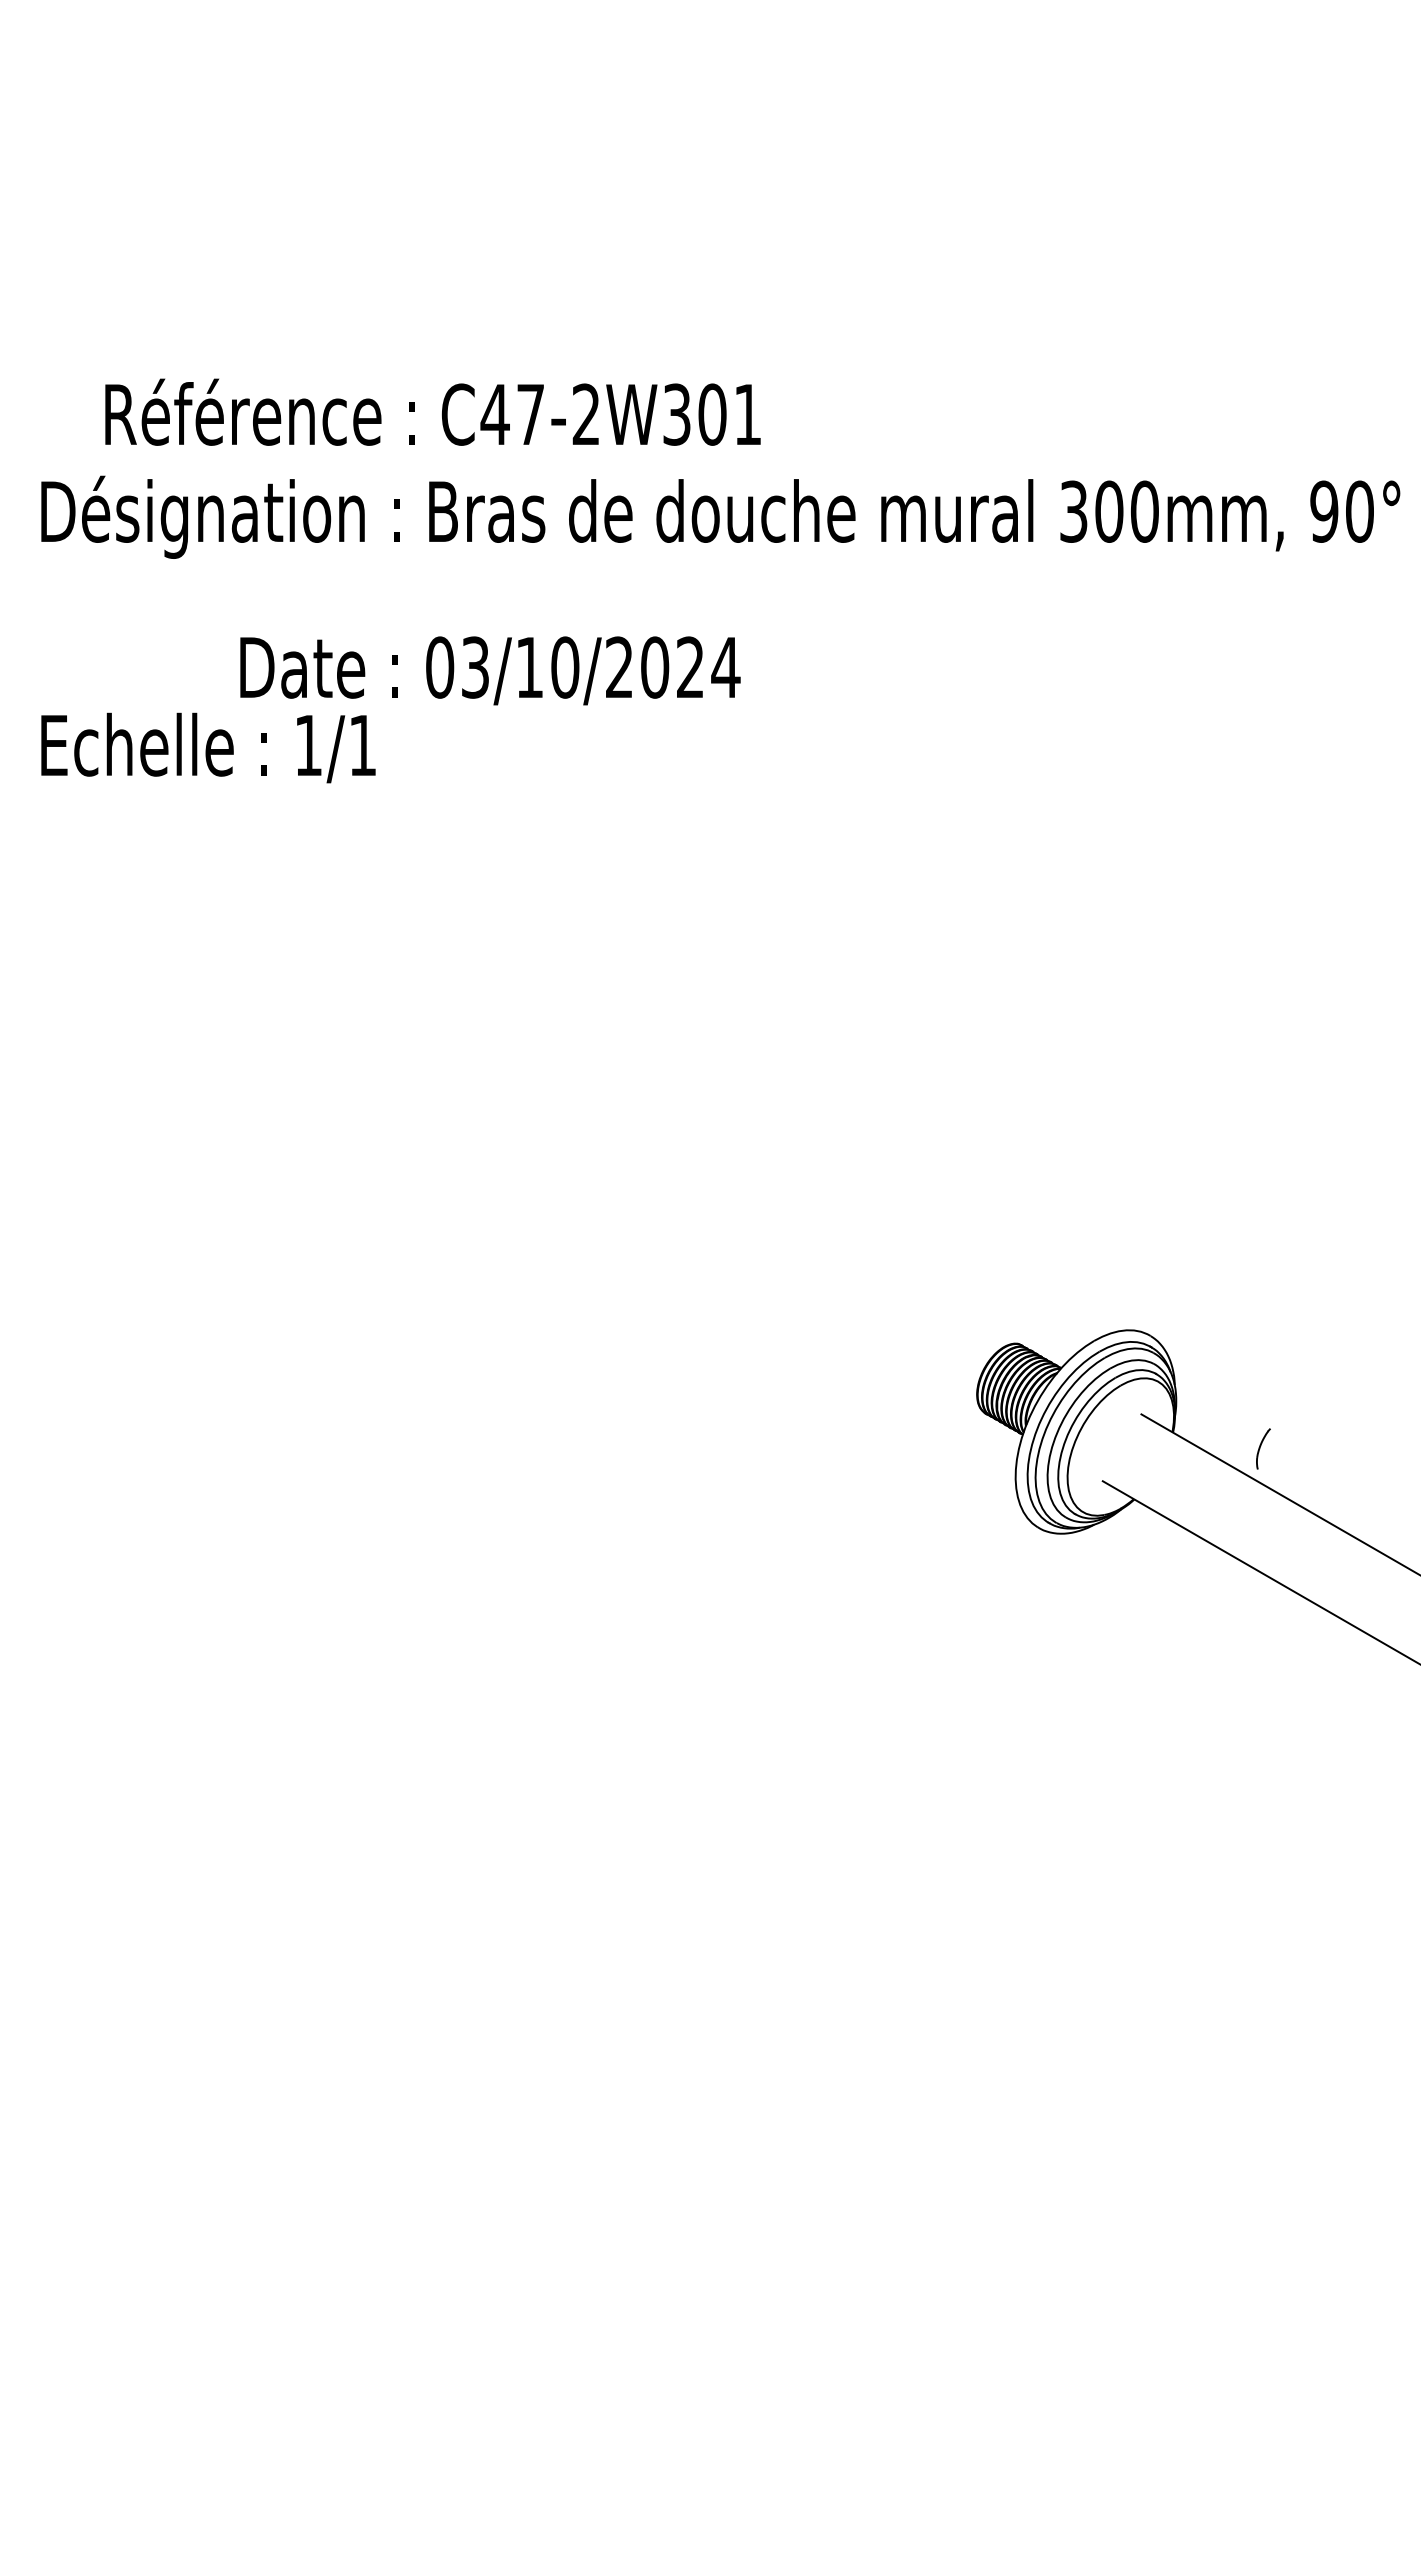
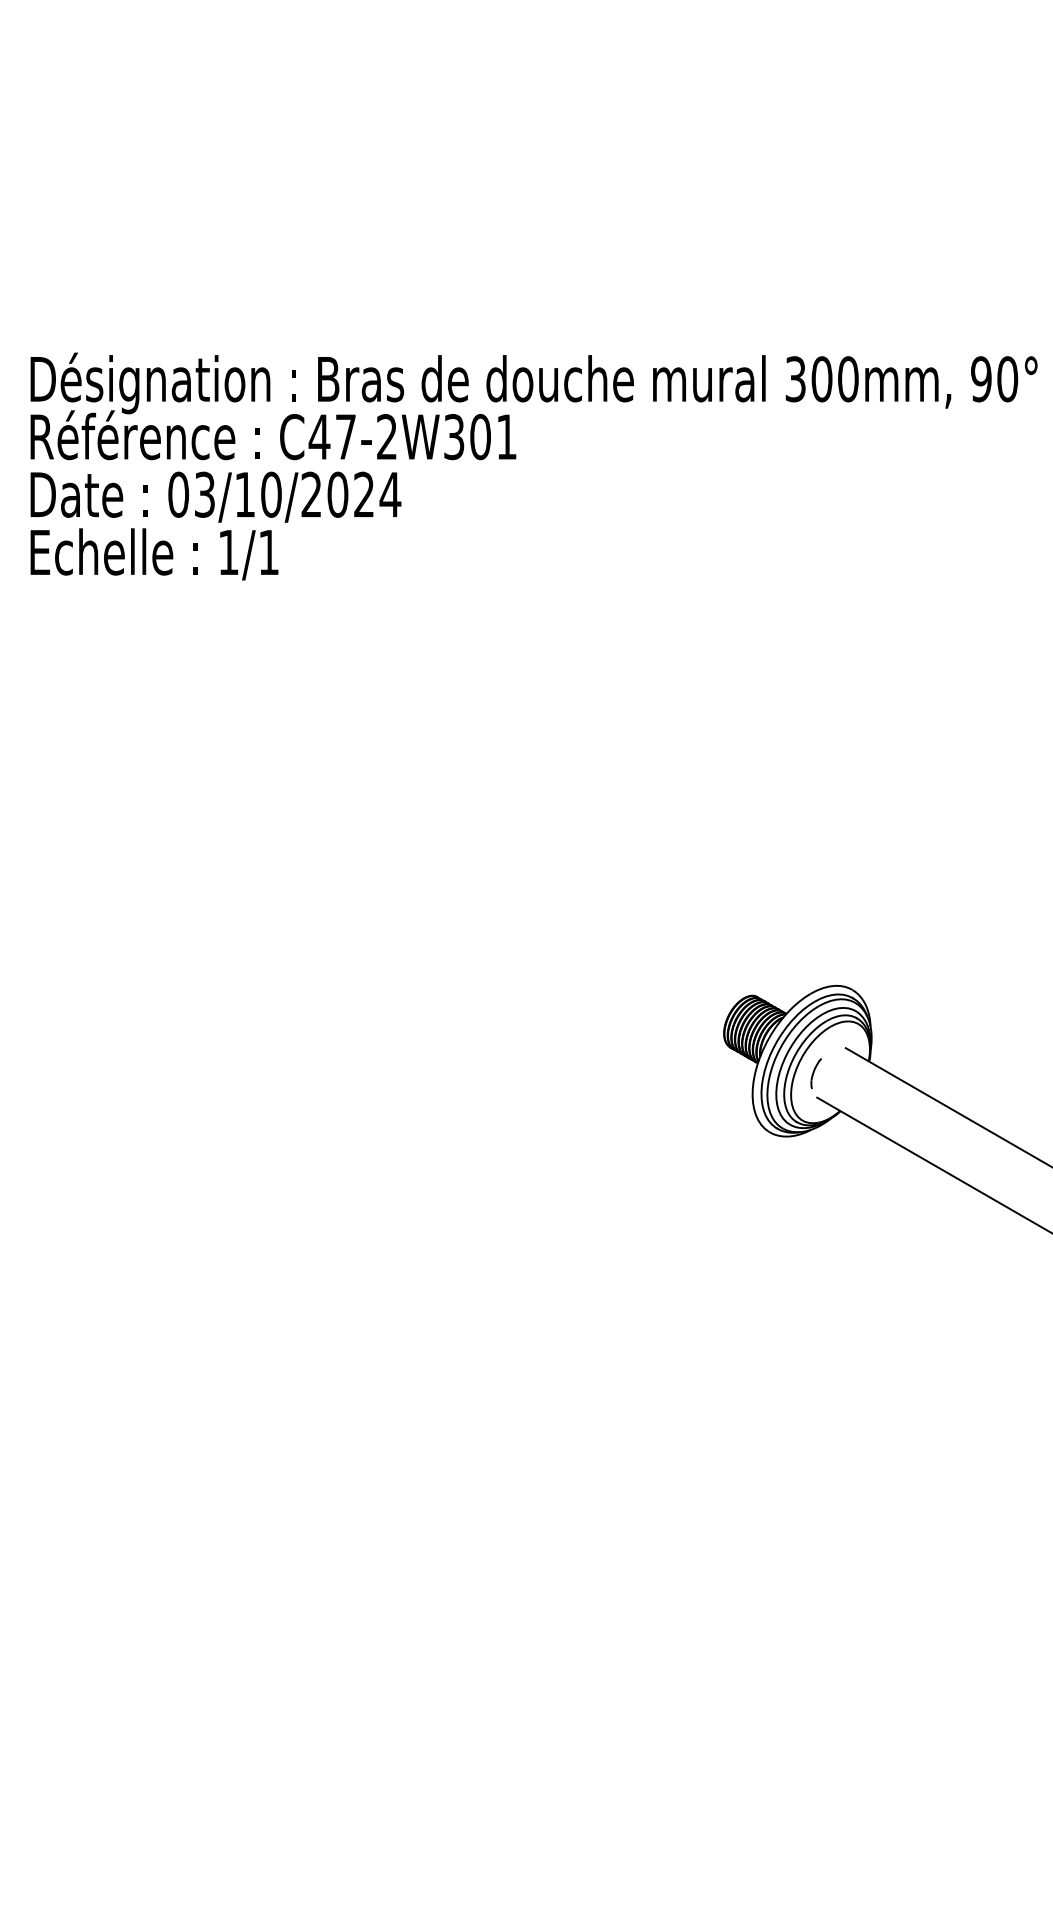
text: (432, 411) -> (273, 434), moved
text: (490, 670) -> (216, 496), moved
part: (1263, 1448) -> (816, 1073), moved

